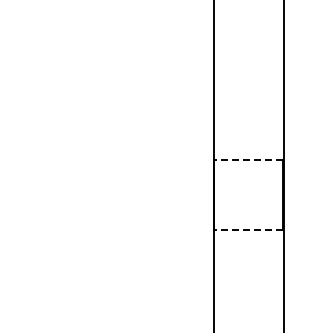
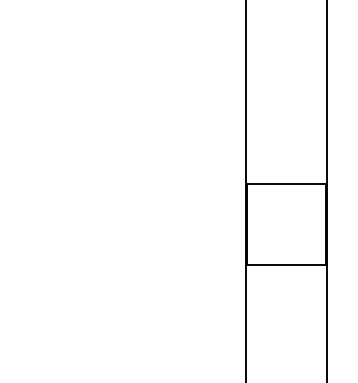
line: (248, 159) -> (286, 183), dashed -> solid
line: (248, 230) -> (286, 265), dashed -> solid

